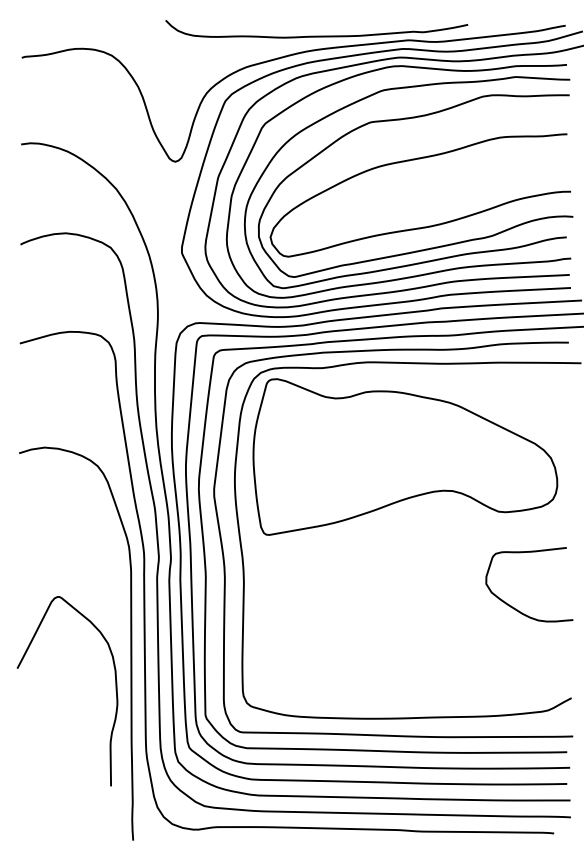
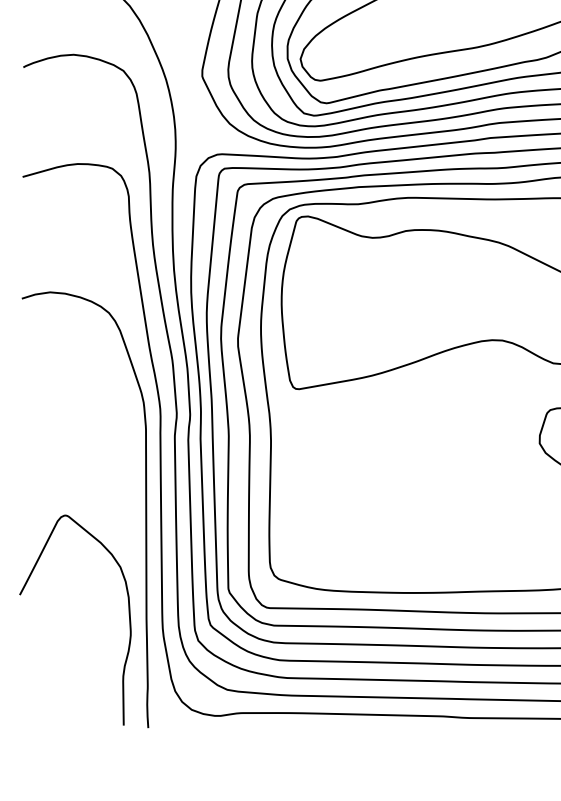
curve: (115, 691) -> (128, 620), moved

